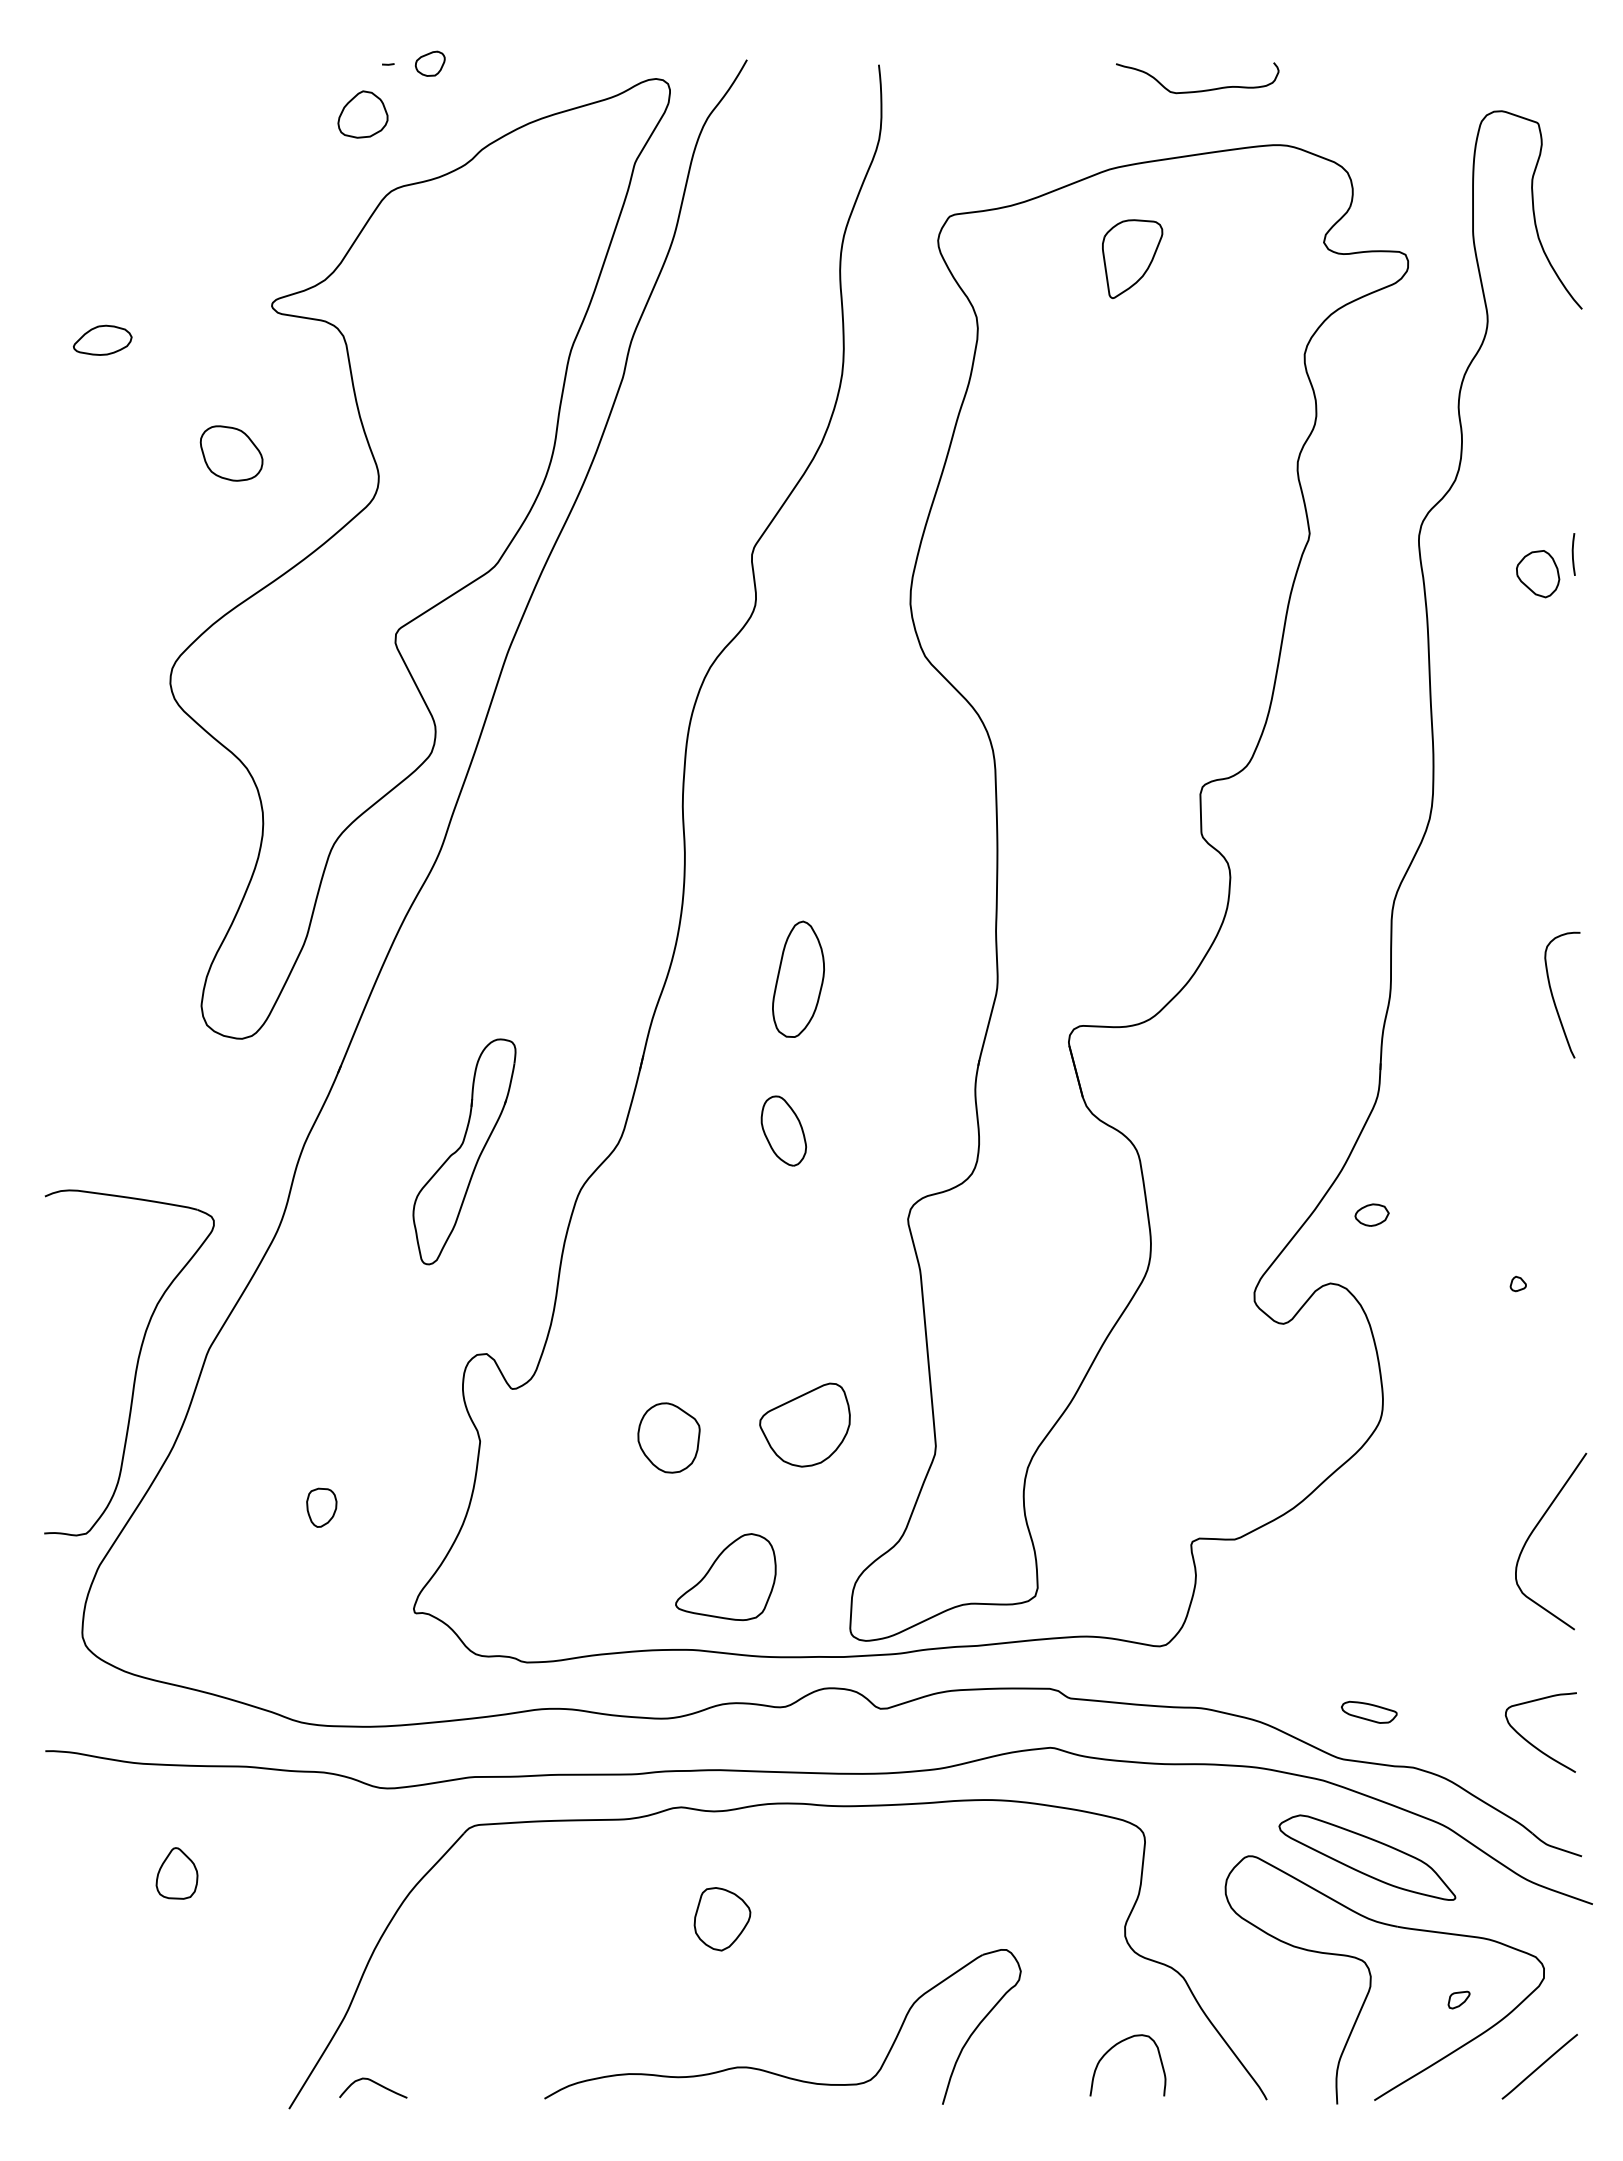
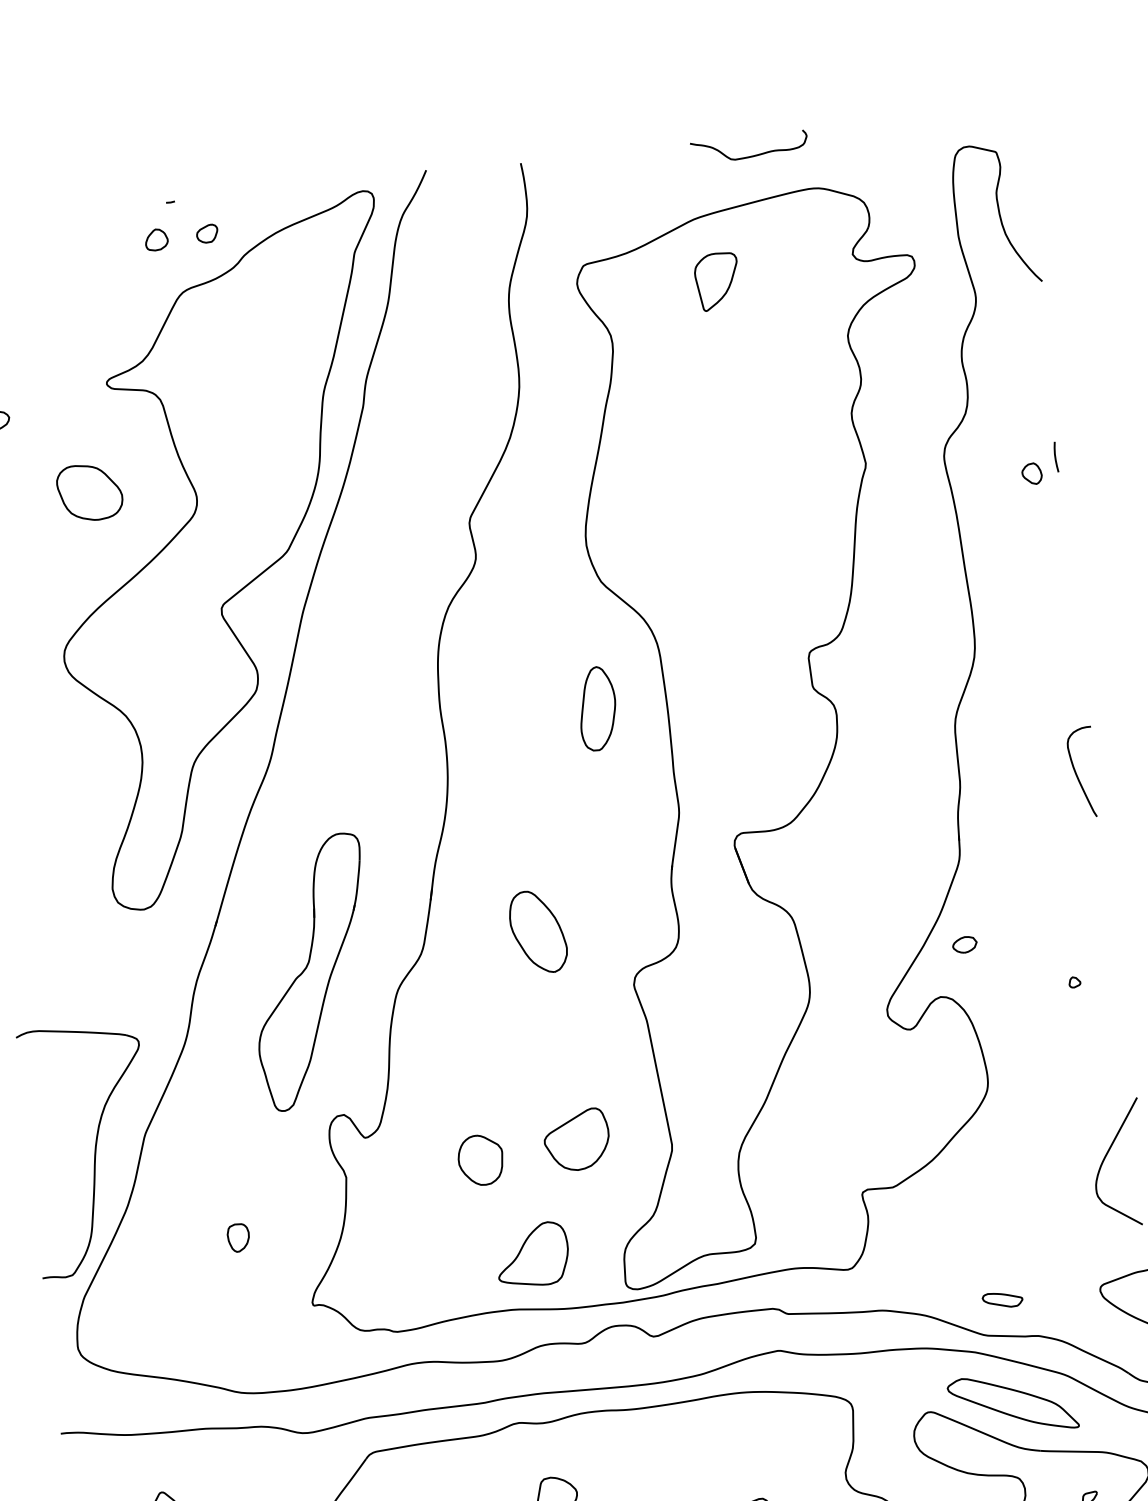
part: (429, 63) -> (206, 233), moved
part: (363, 113) -> (156, 239), size x0.62
part: (231, 453) -> (89, 492), size x1.43
part: (1537, 573) -> (1031, 473), size x0.62
part: (798, 978) -> (597, 708), moved
part: (783, 1130) -> (537, 931), size x1.67
part: (464, 1151) -> (311, 972), size x1.67

